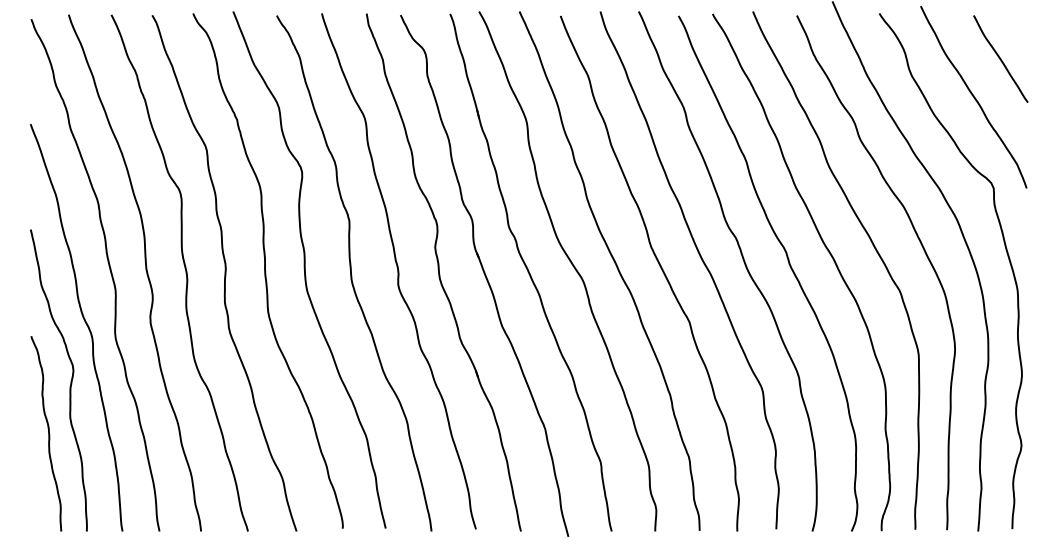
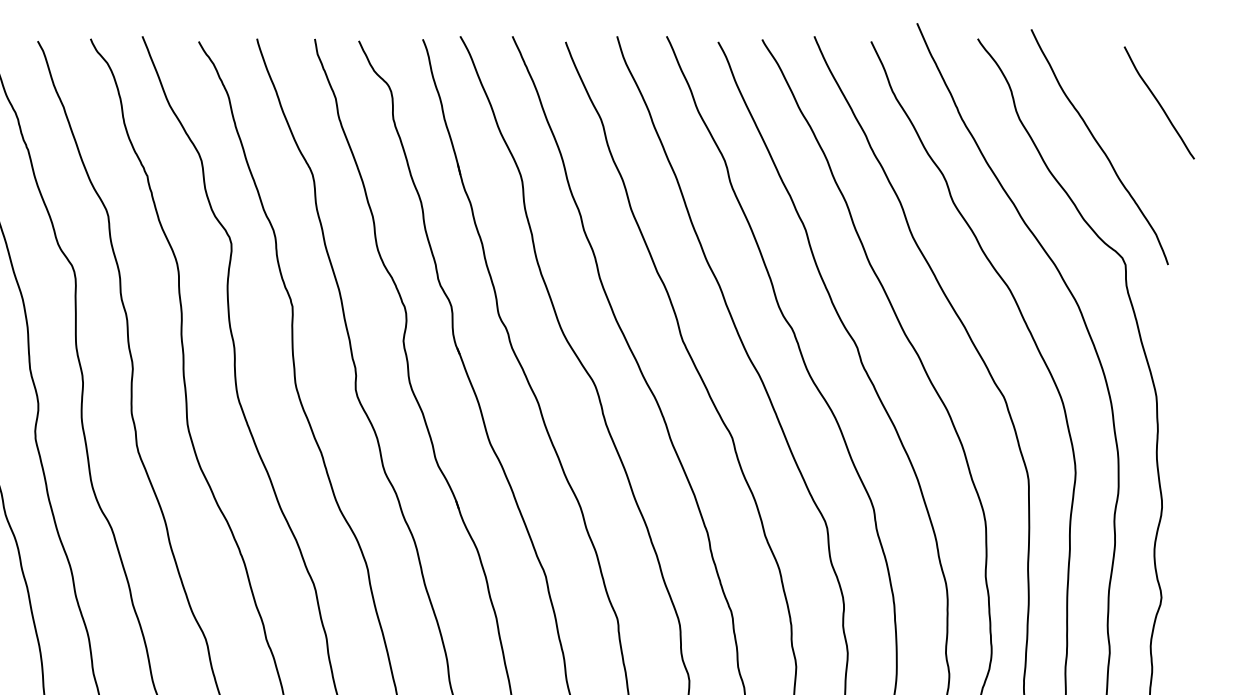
curve: (1000, 58) -> (1158, 102), moved

